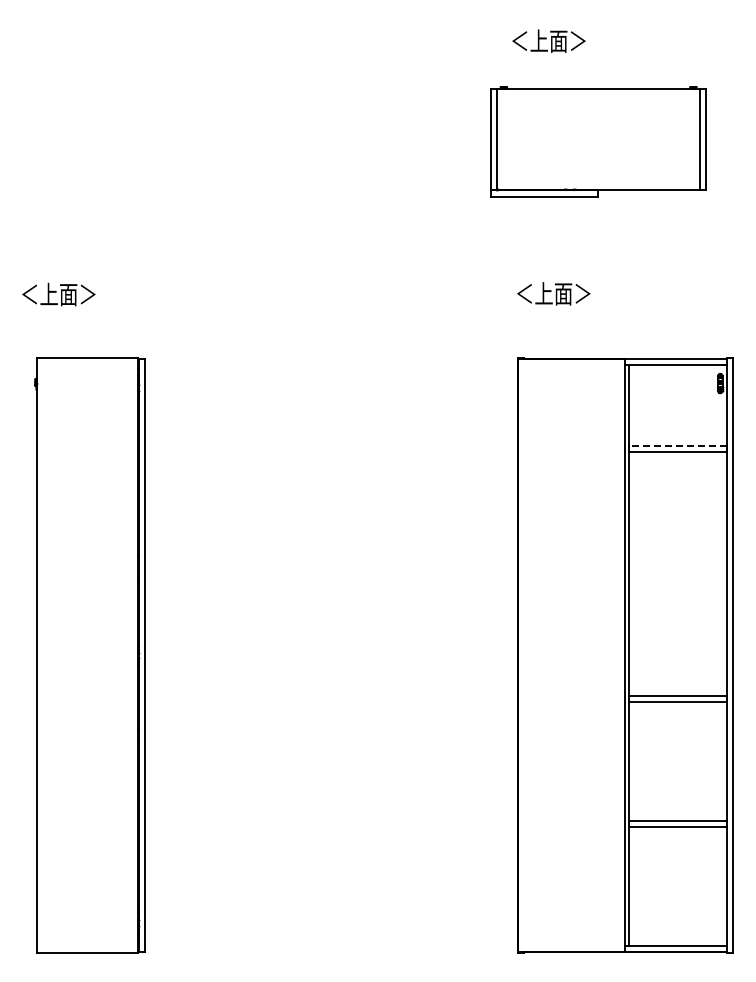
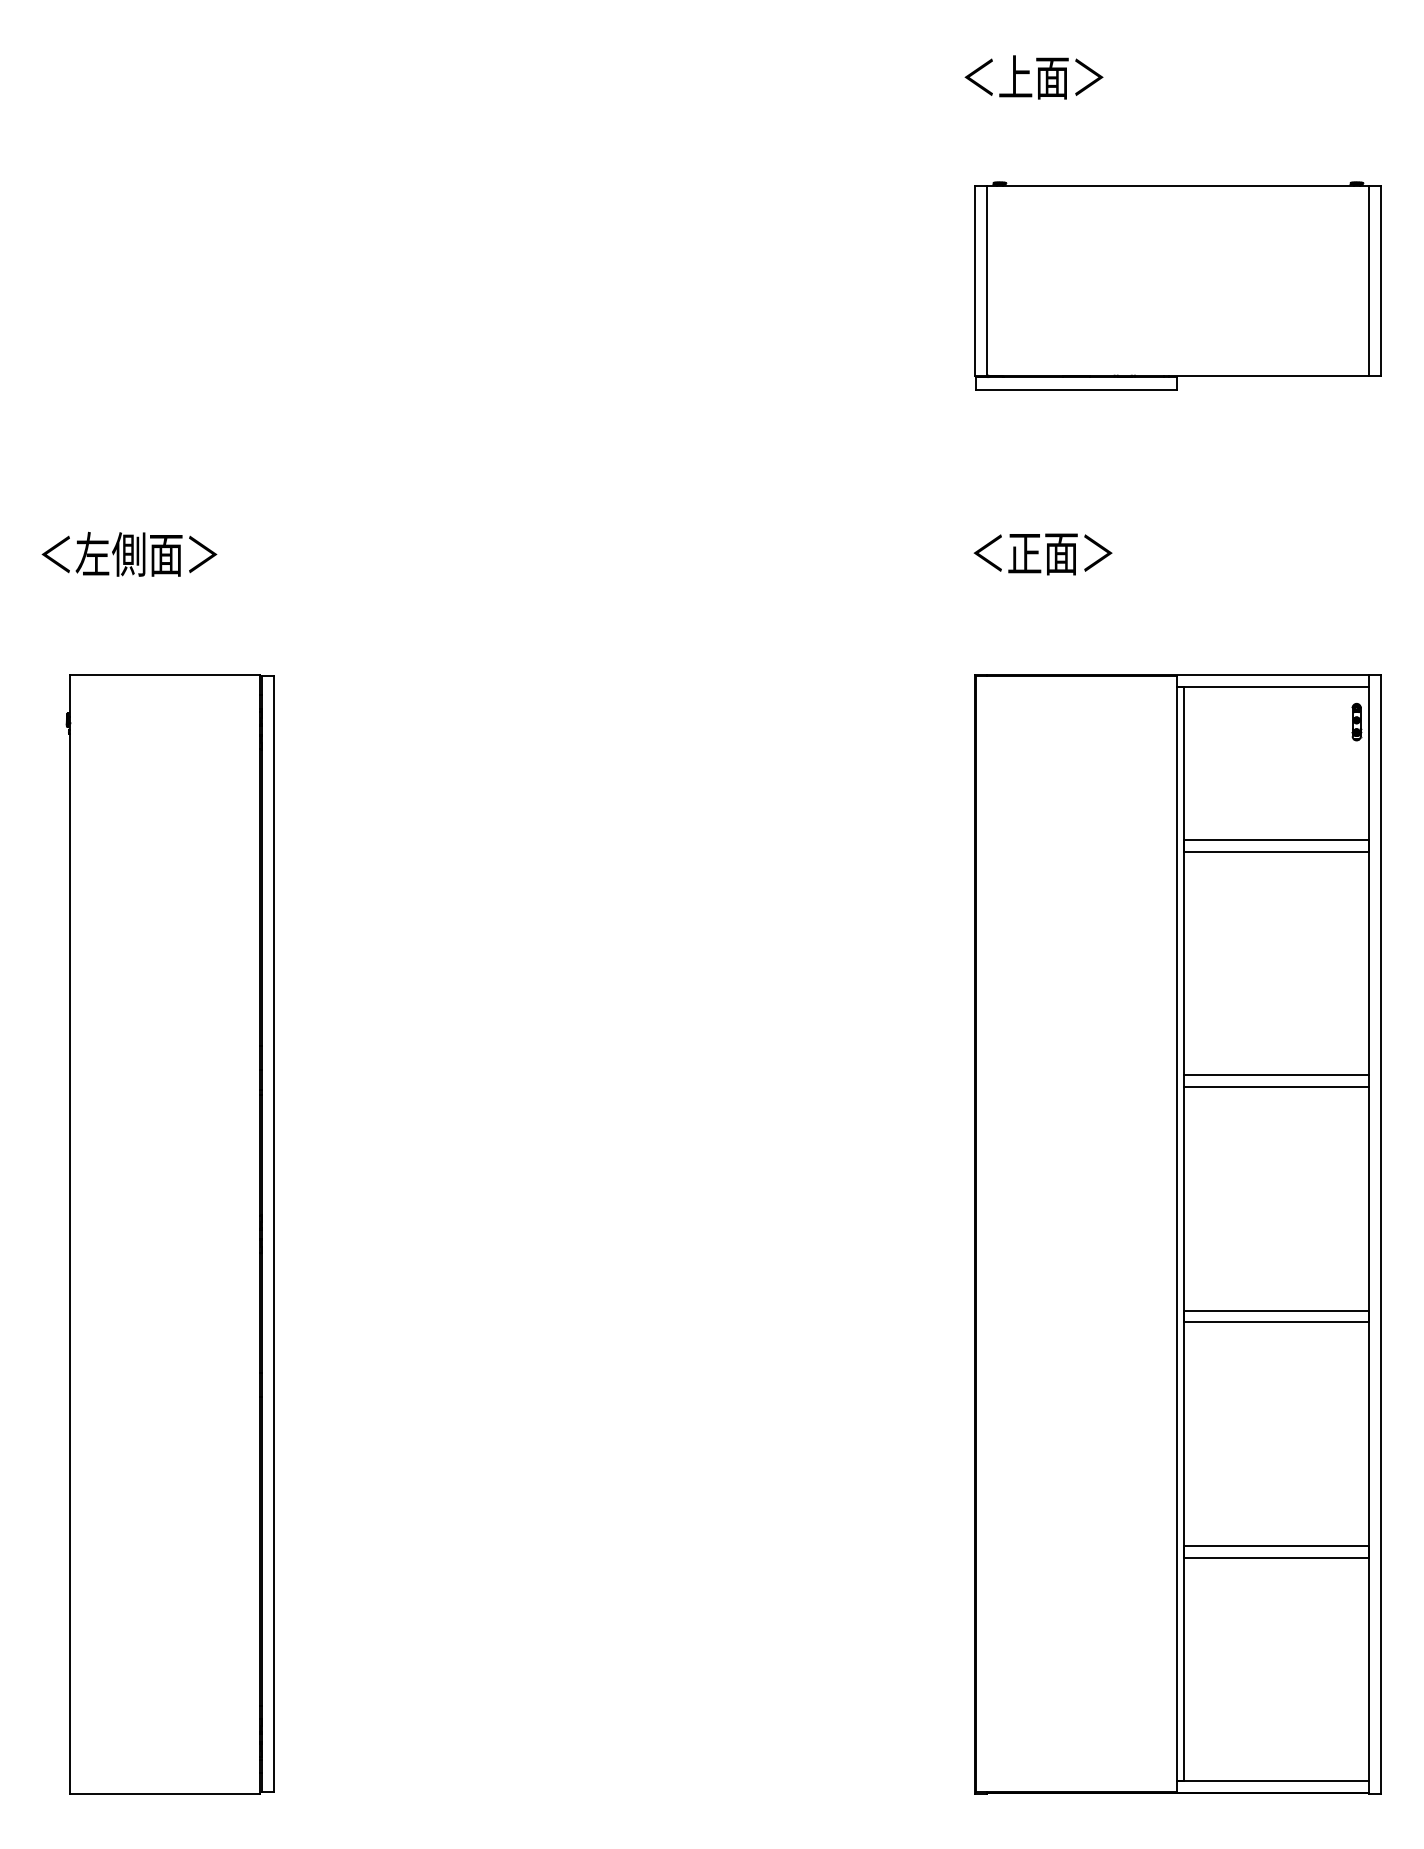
part: (598, 141) -> (1178, 285), moved
text: (543, 292) -> (1023, 550), ＜上面＞ -> ＜正面＞
text: (77, 294) -> (146, 554), ＜上面＞ -> ＜左側面＞
line: (677, 446) -> (1276, 840), dashed -> solid
line: (677, 571) -> (1276, 1076), added
line: (677, 577) -> (1276, 1087), added

